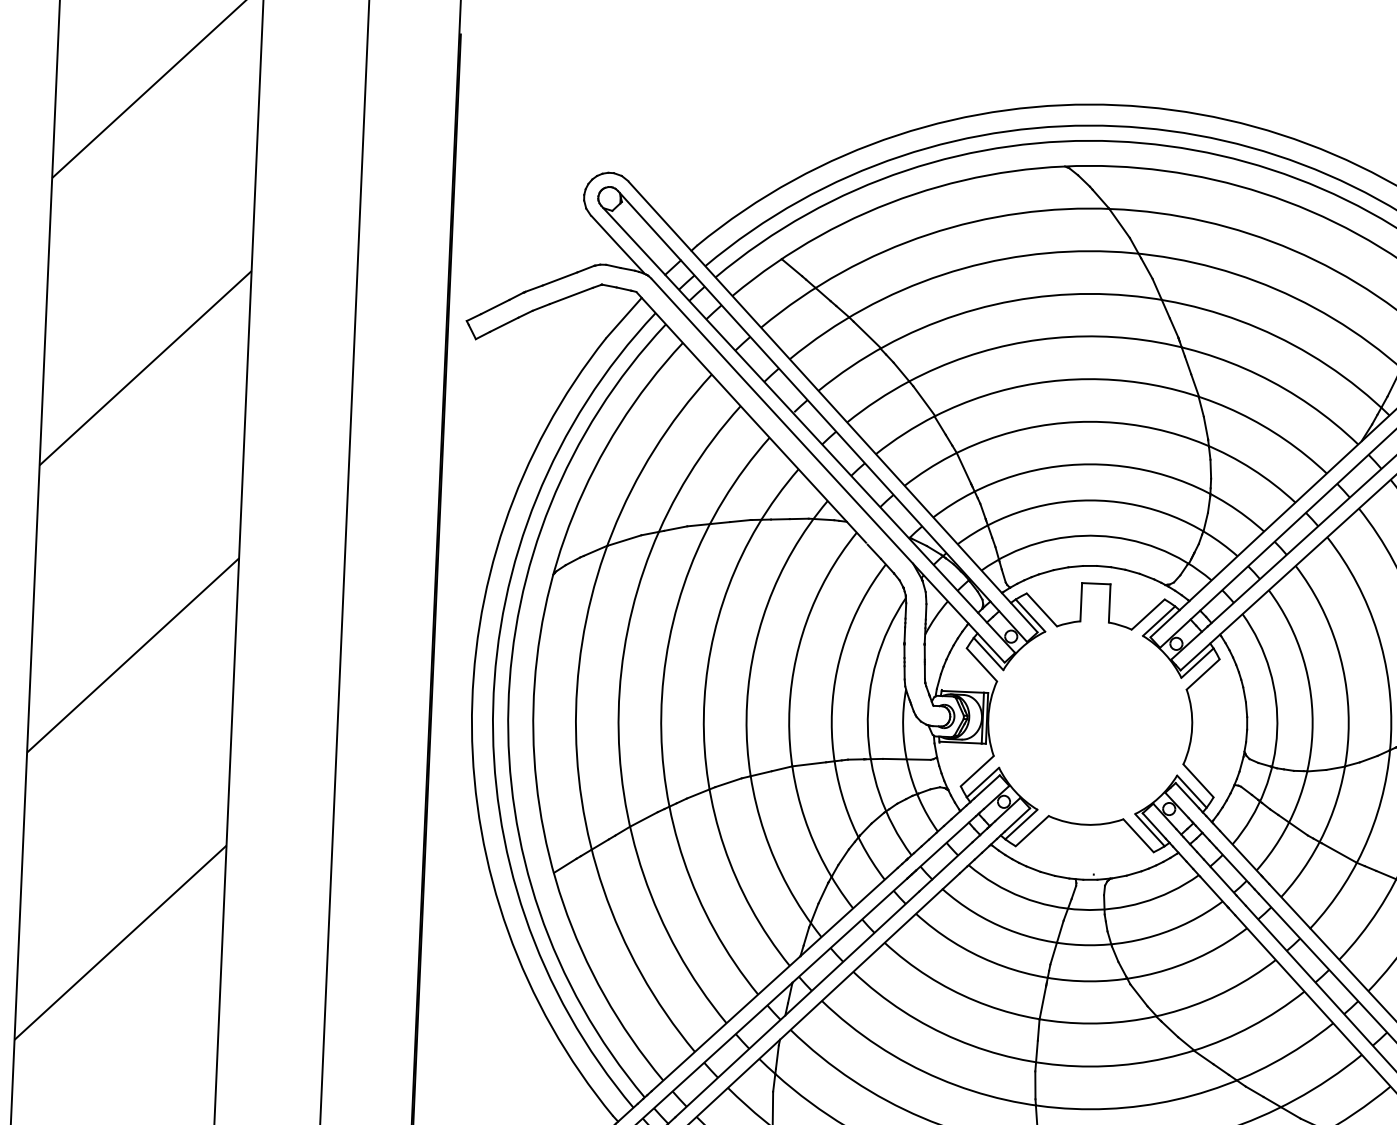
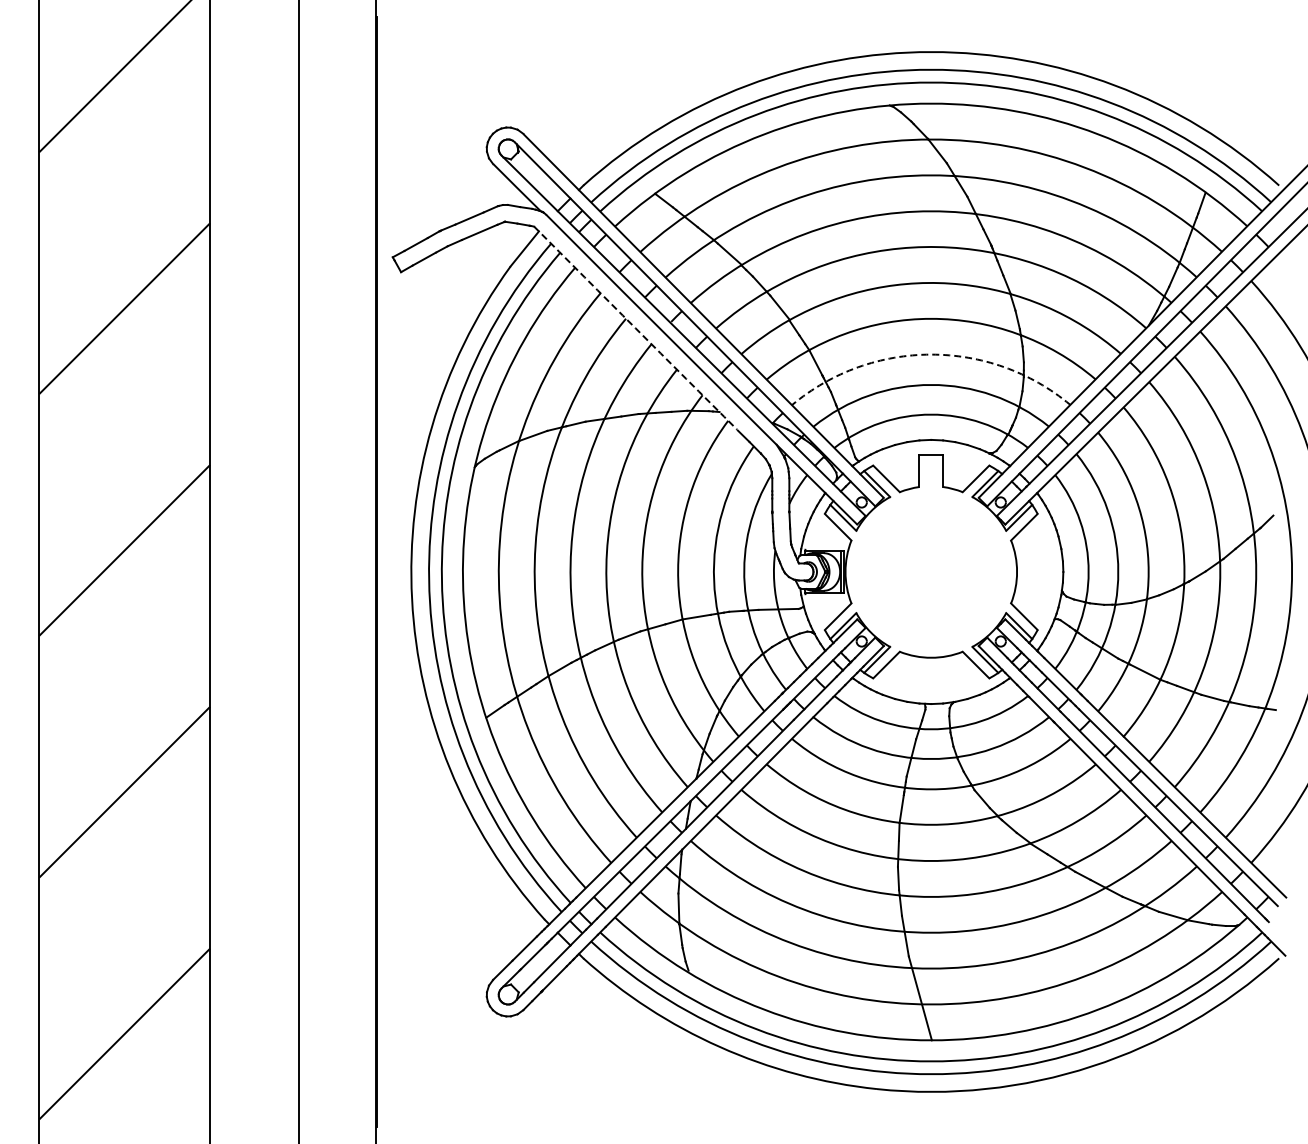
arc: (751, 418) -> (635, 328), solid -> dashed
arc: (1101, 464) -> (931, 354), solid -> dashed

